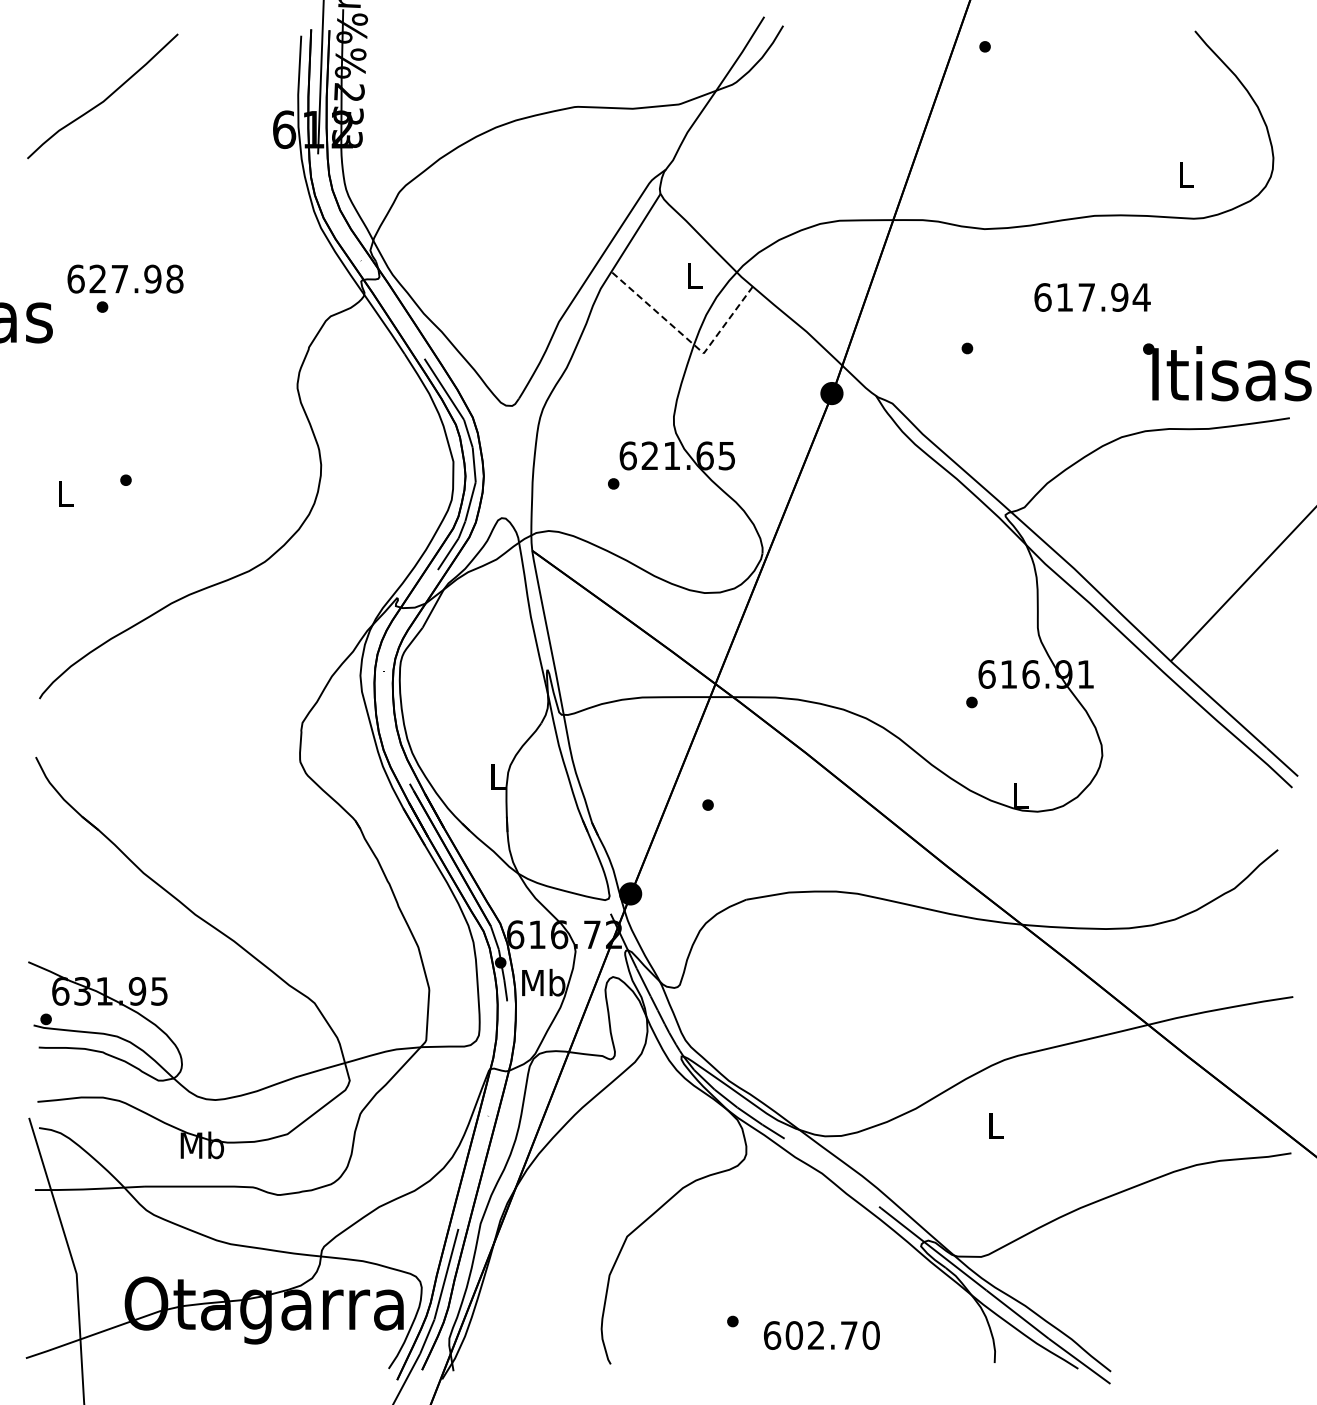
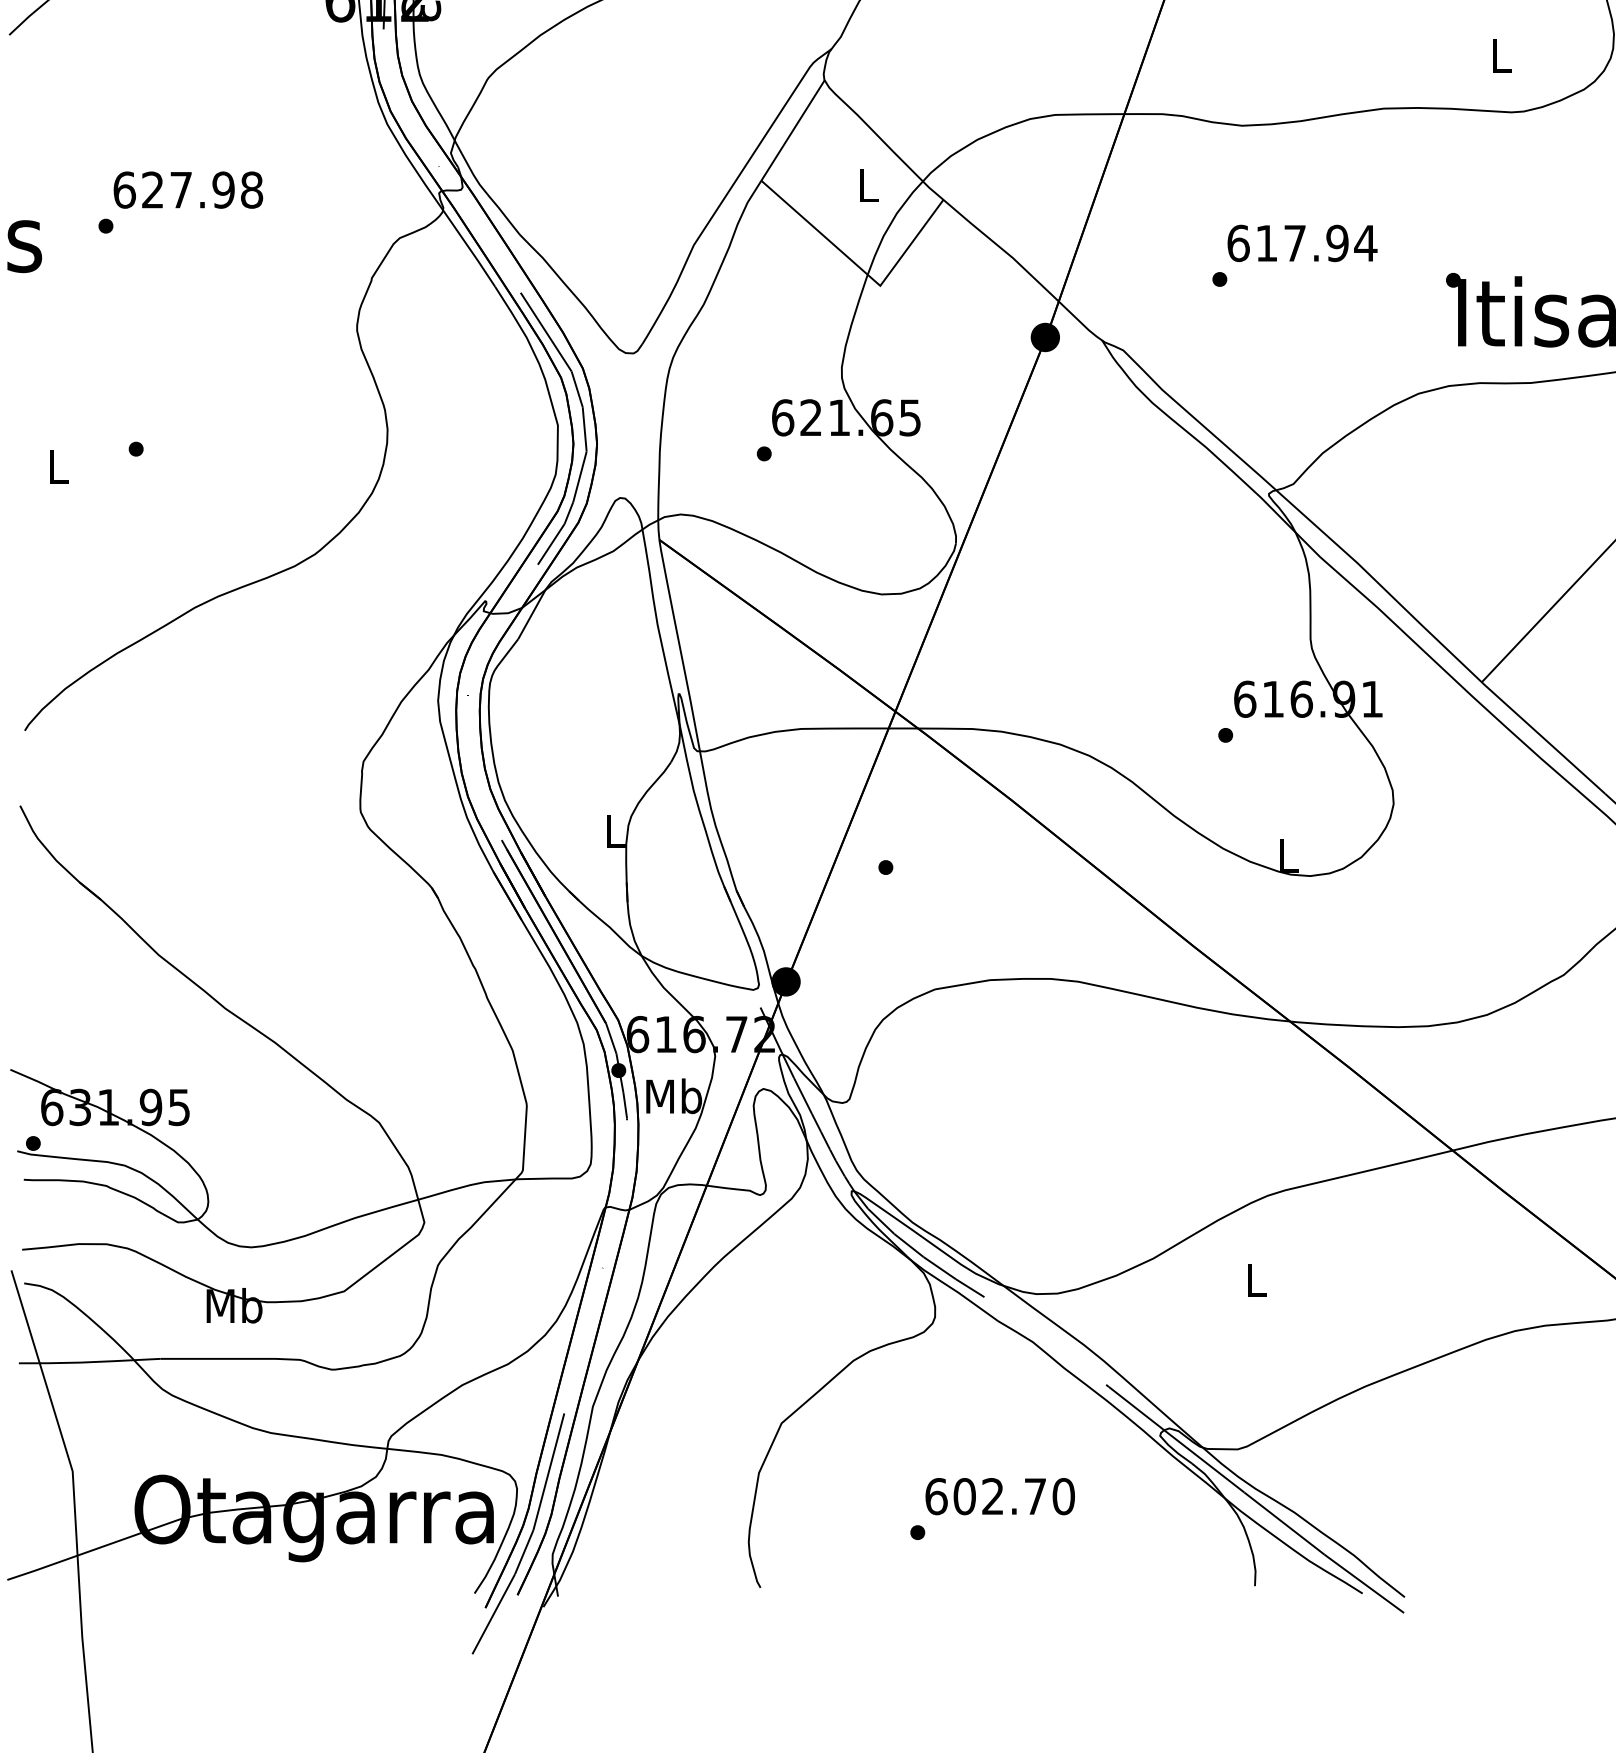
text: (125, 278) -> (188, 189), moved
text: (1092, 297) -> (1302, 243), moved
line: (688, 340) -> (860, 269), dashed -> solid
text: (821, 1335) -> (999, 1496), moved

